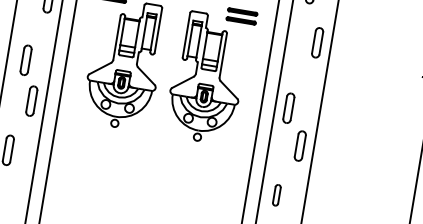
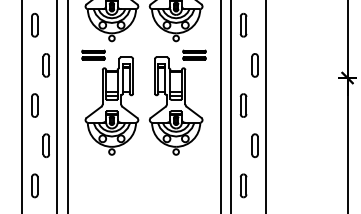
part: (25, 60) -> (34, 105), moved
part: (288, 108) -> (243, 105), moved
part: (276, 194) -> (243, 185), size x1.43

